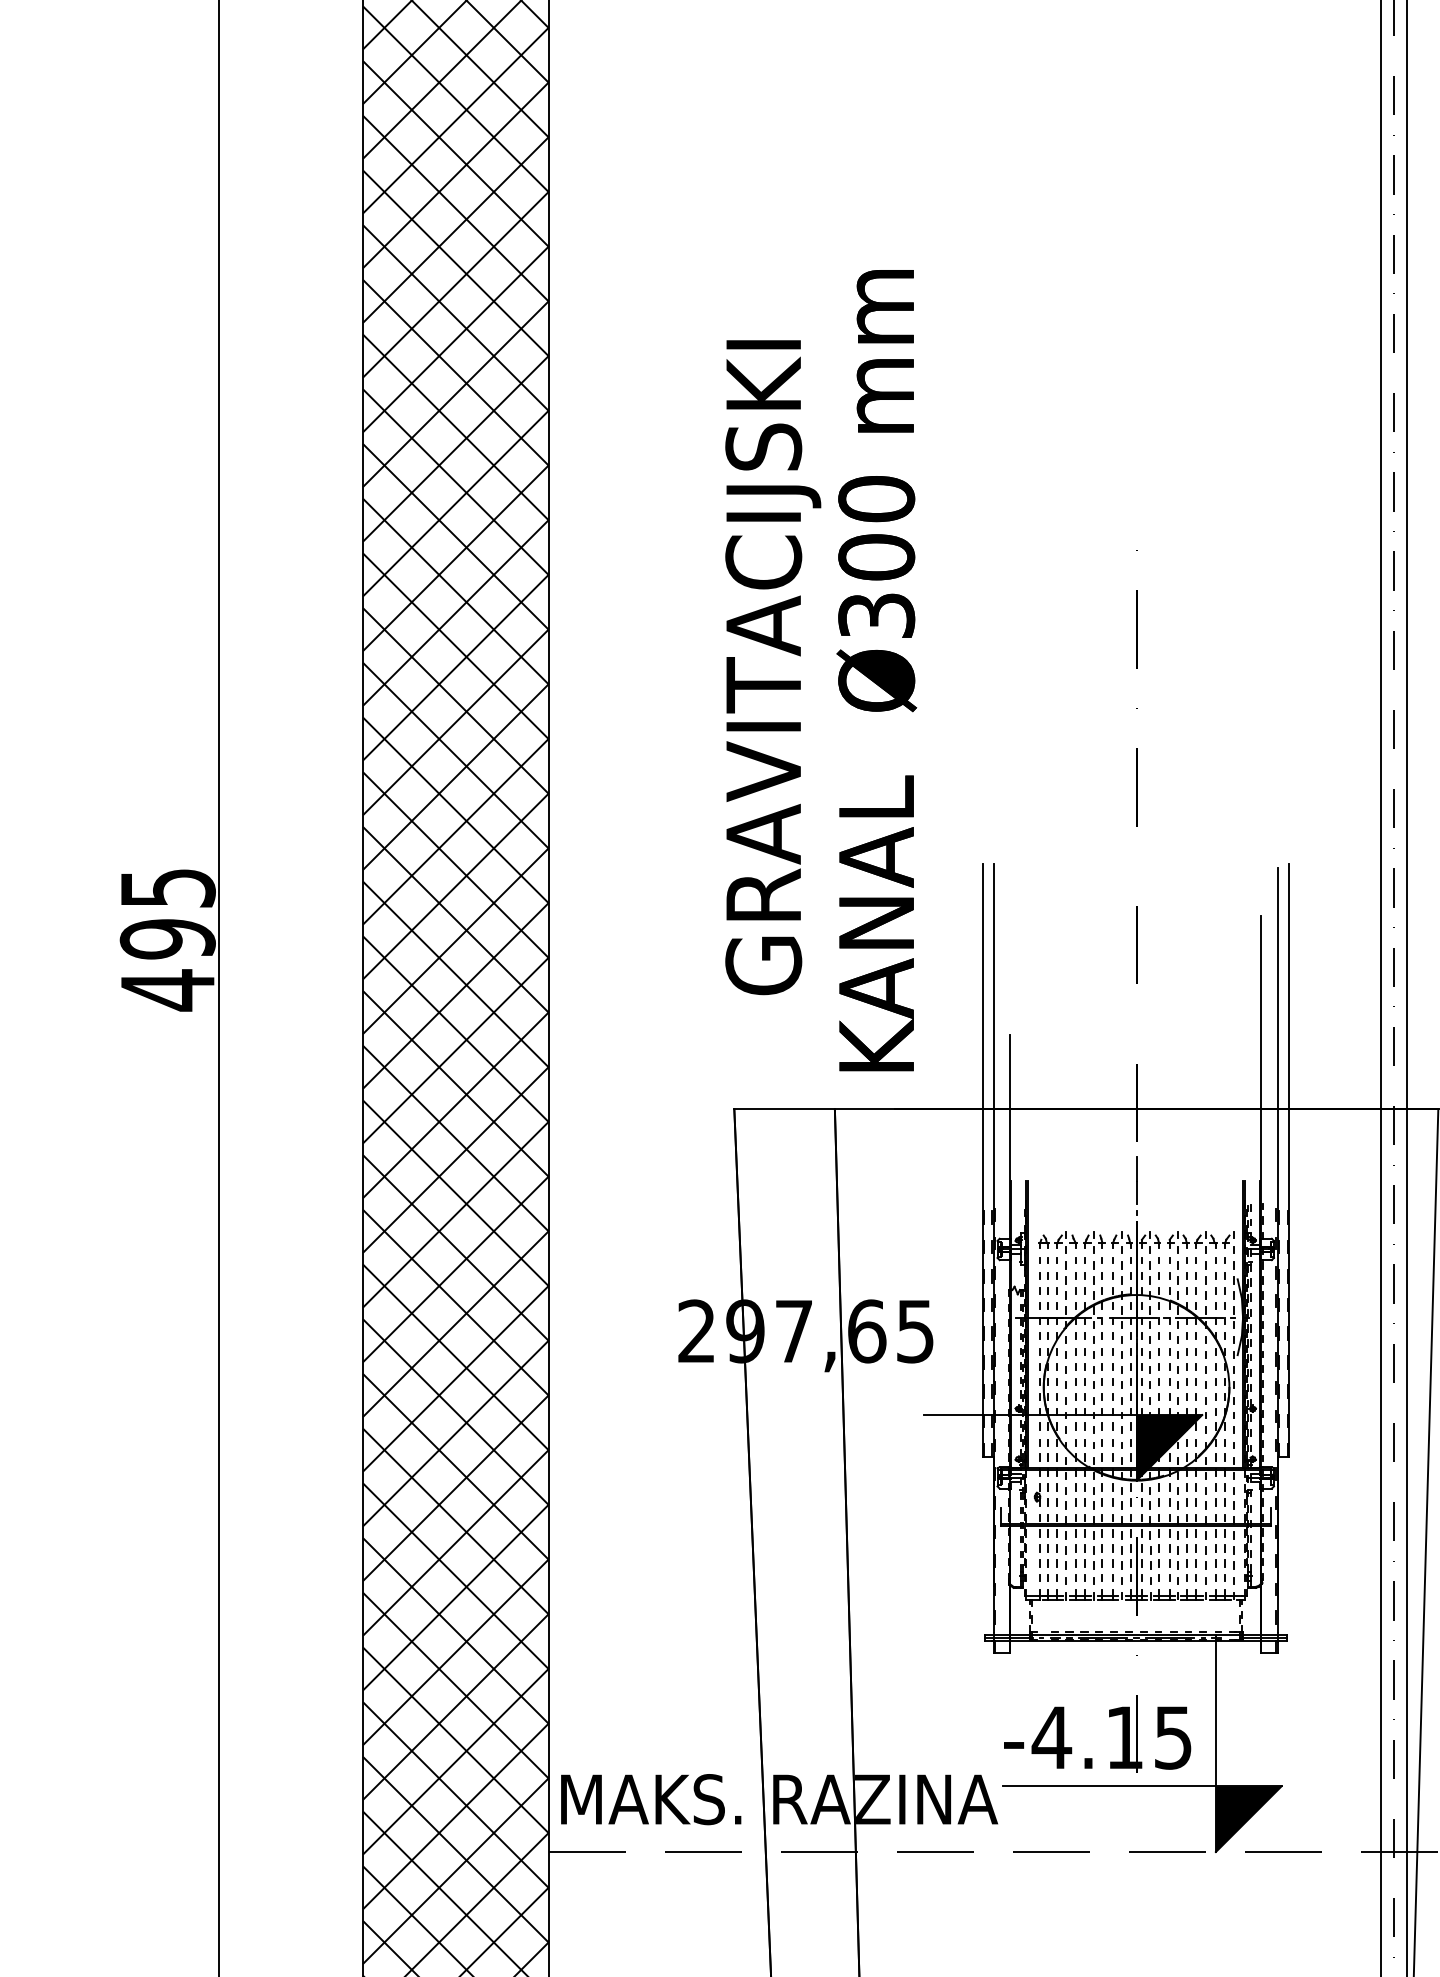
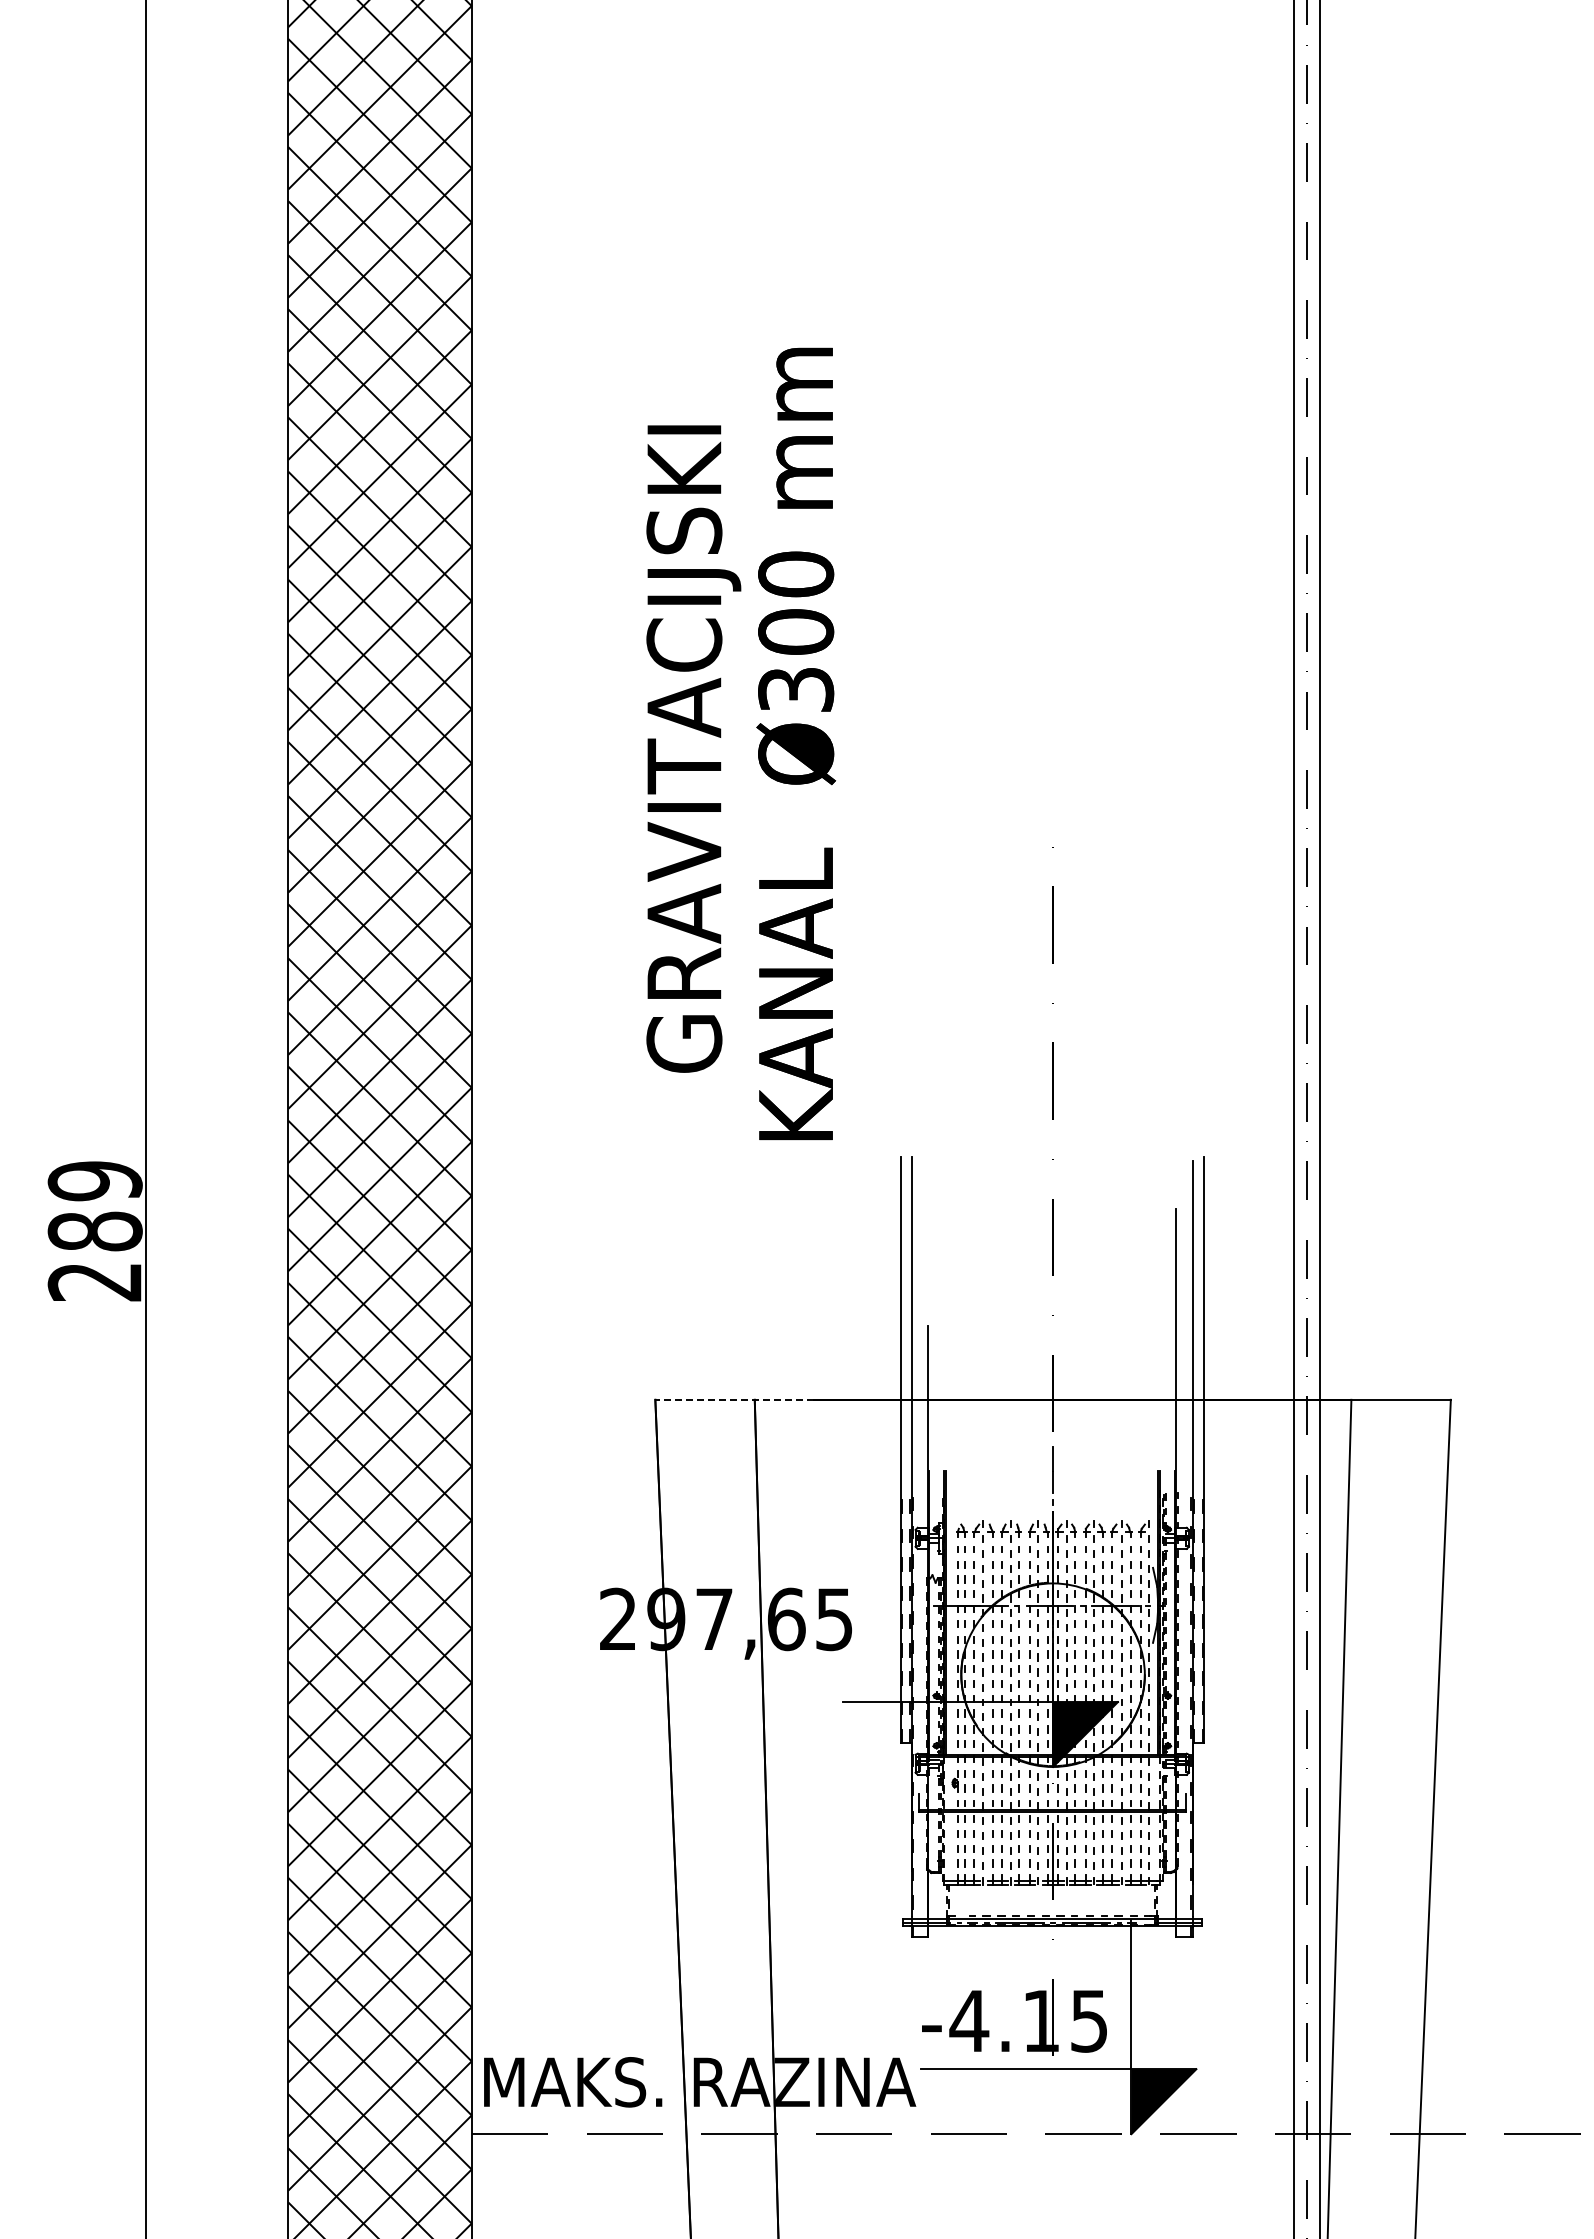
text: (772, 667) -> (693, 748), moved
text: (877, 670) -> (796, 743), moved
text: (167, 940) -> (94, 1232), 495 -> 289
line: (814, 1109) -> (734, 1399), solid -> dashed

